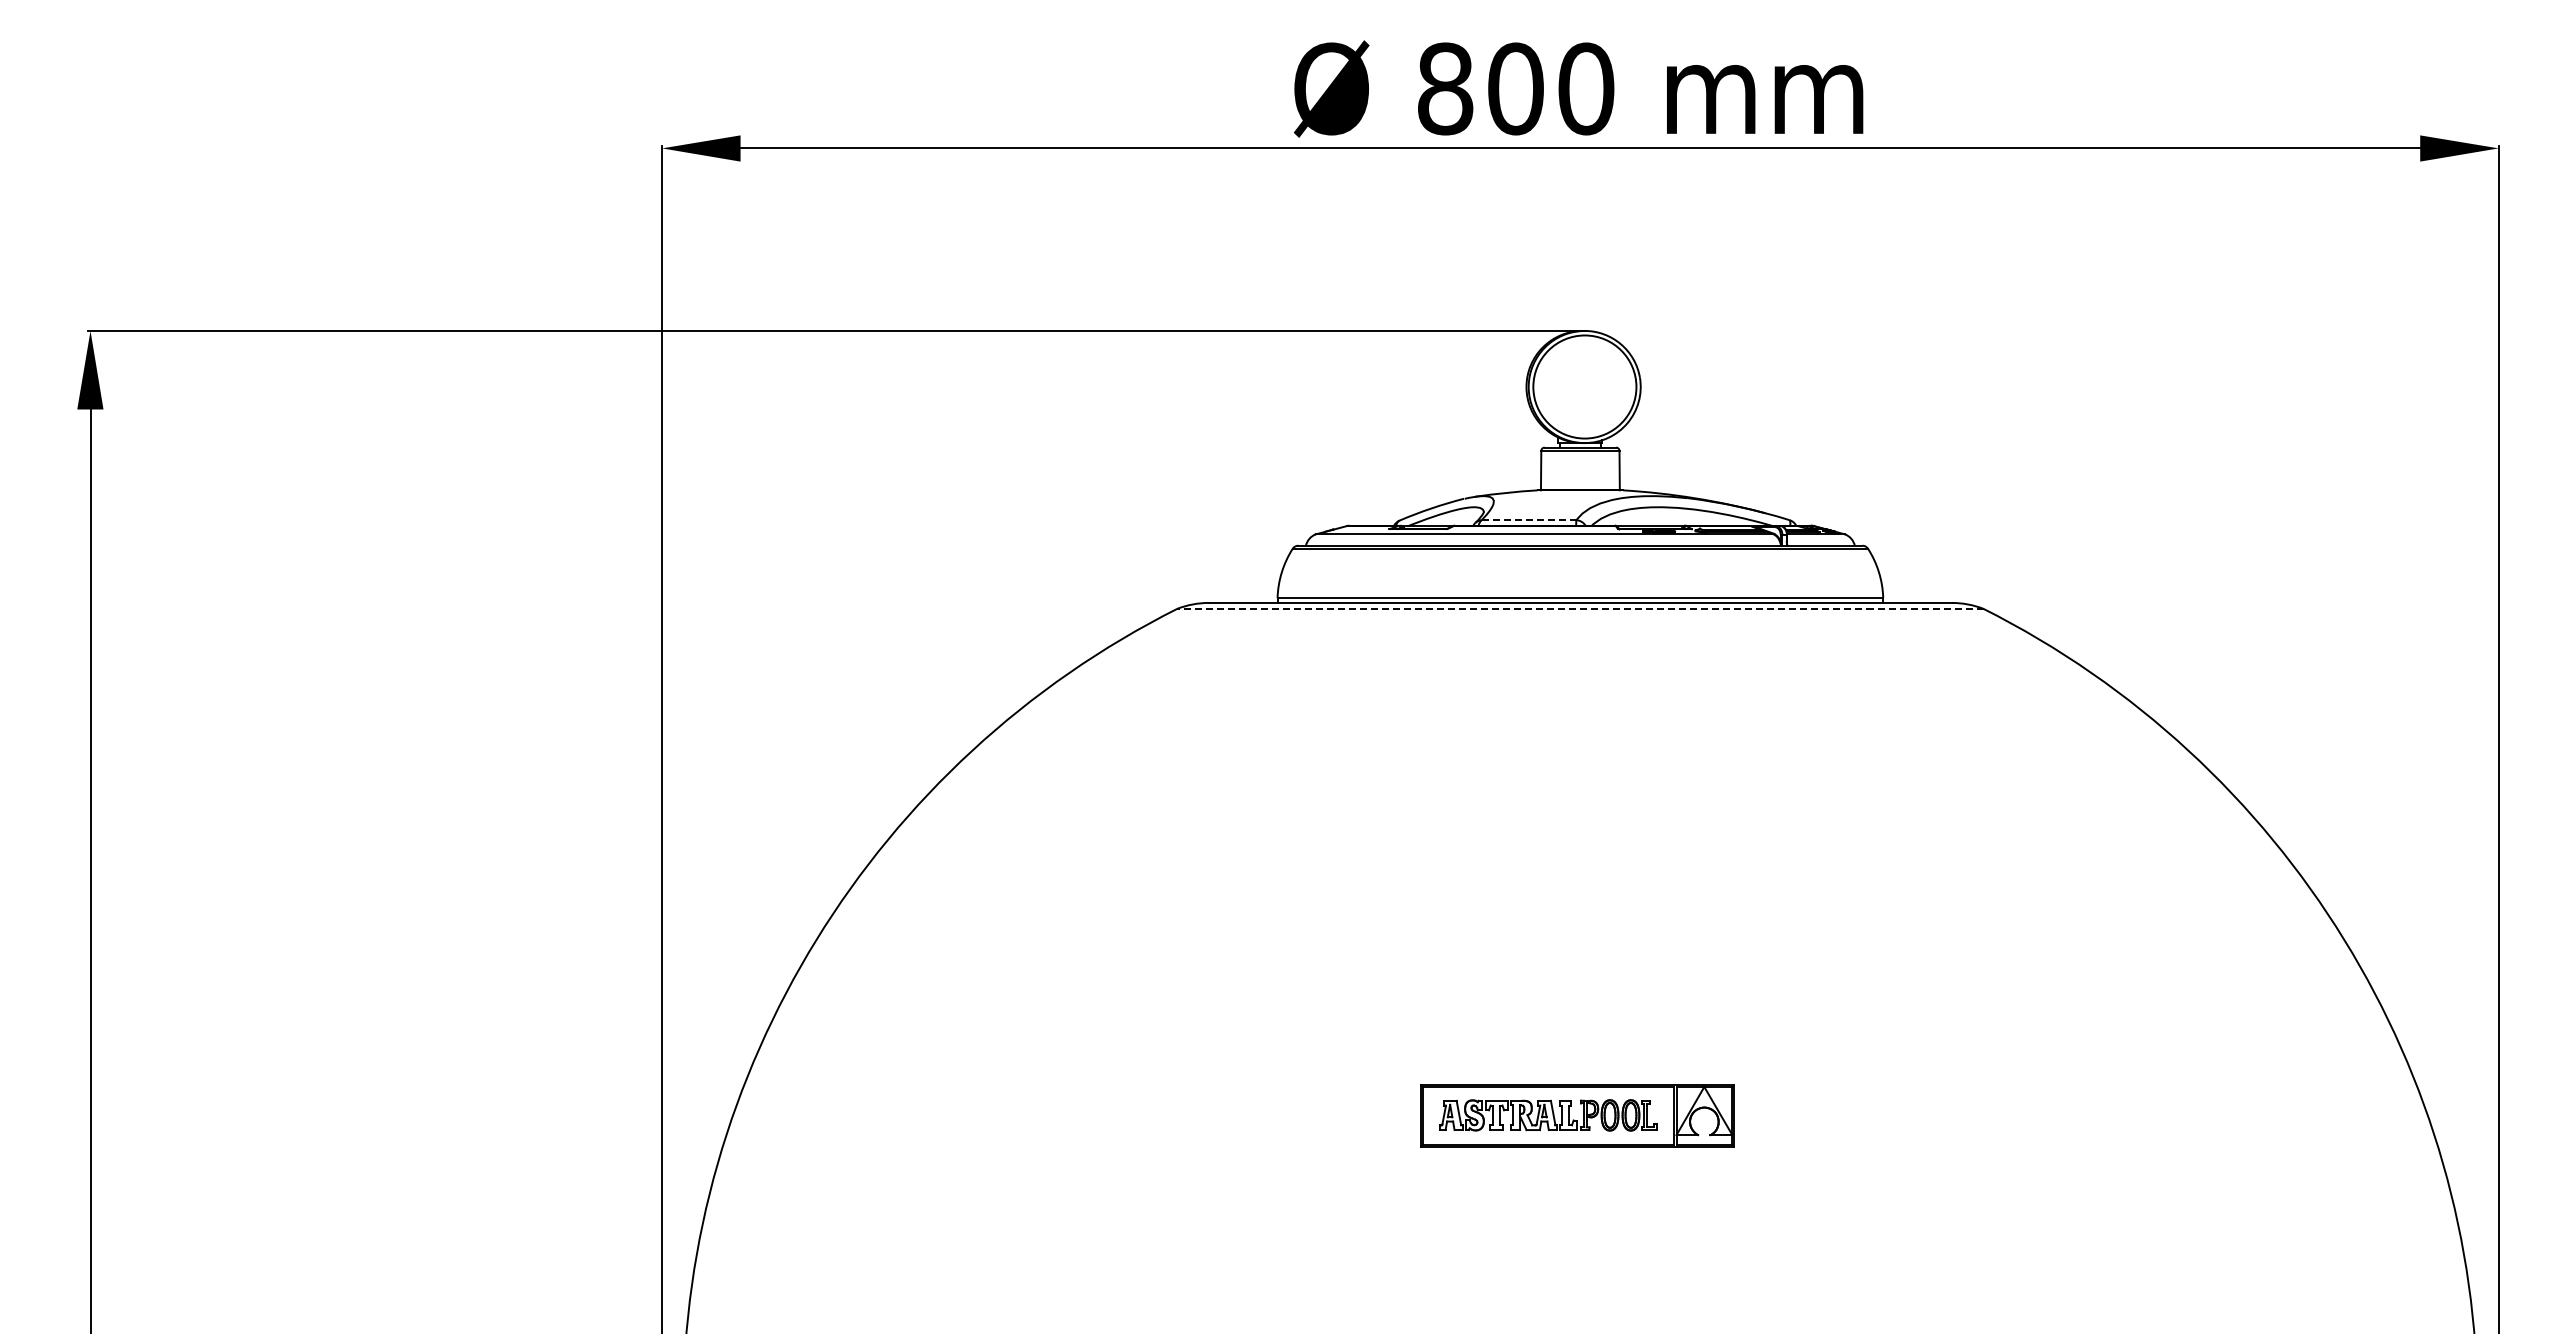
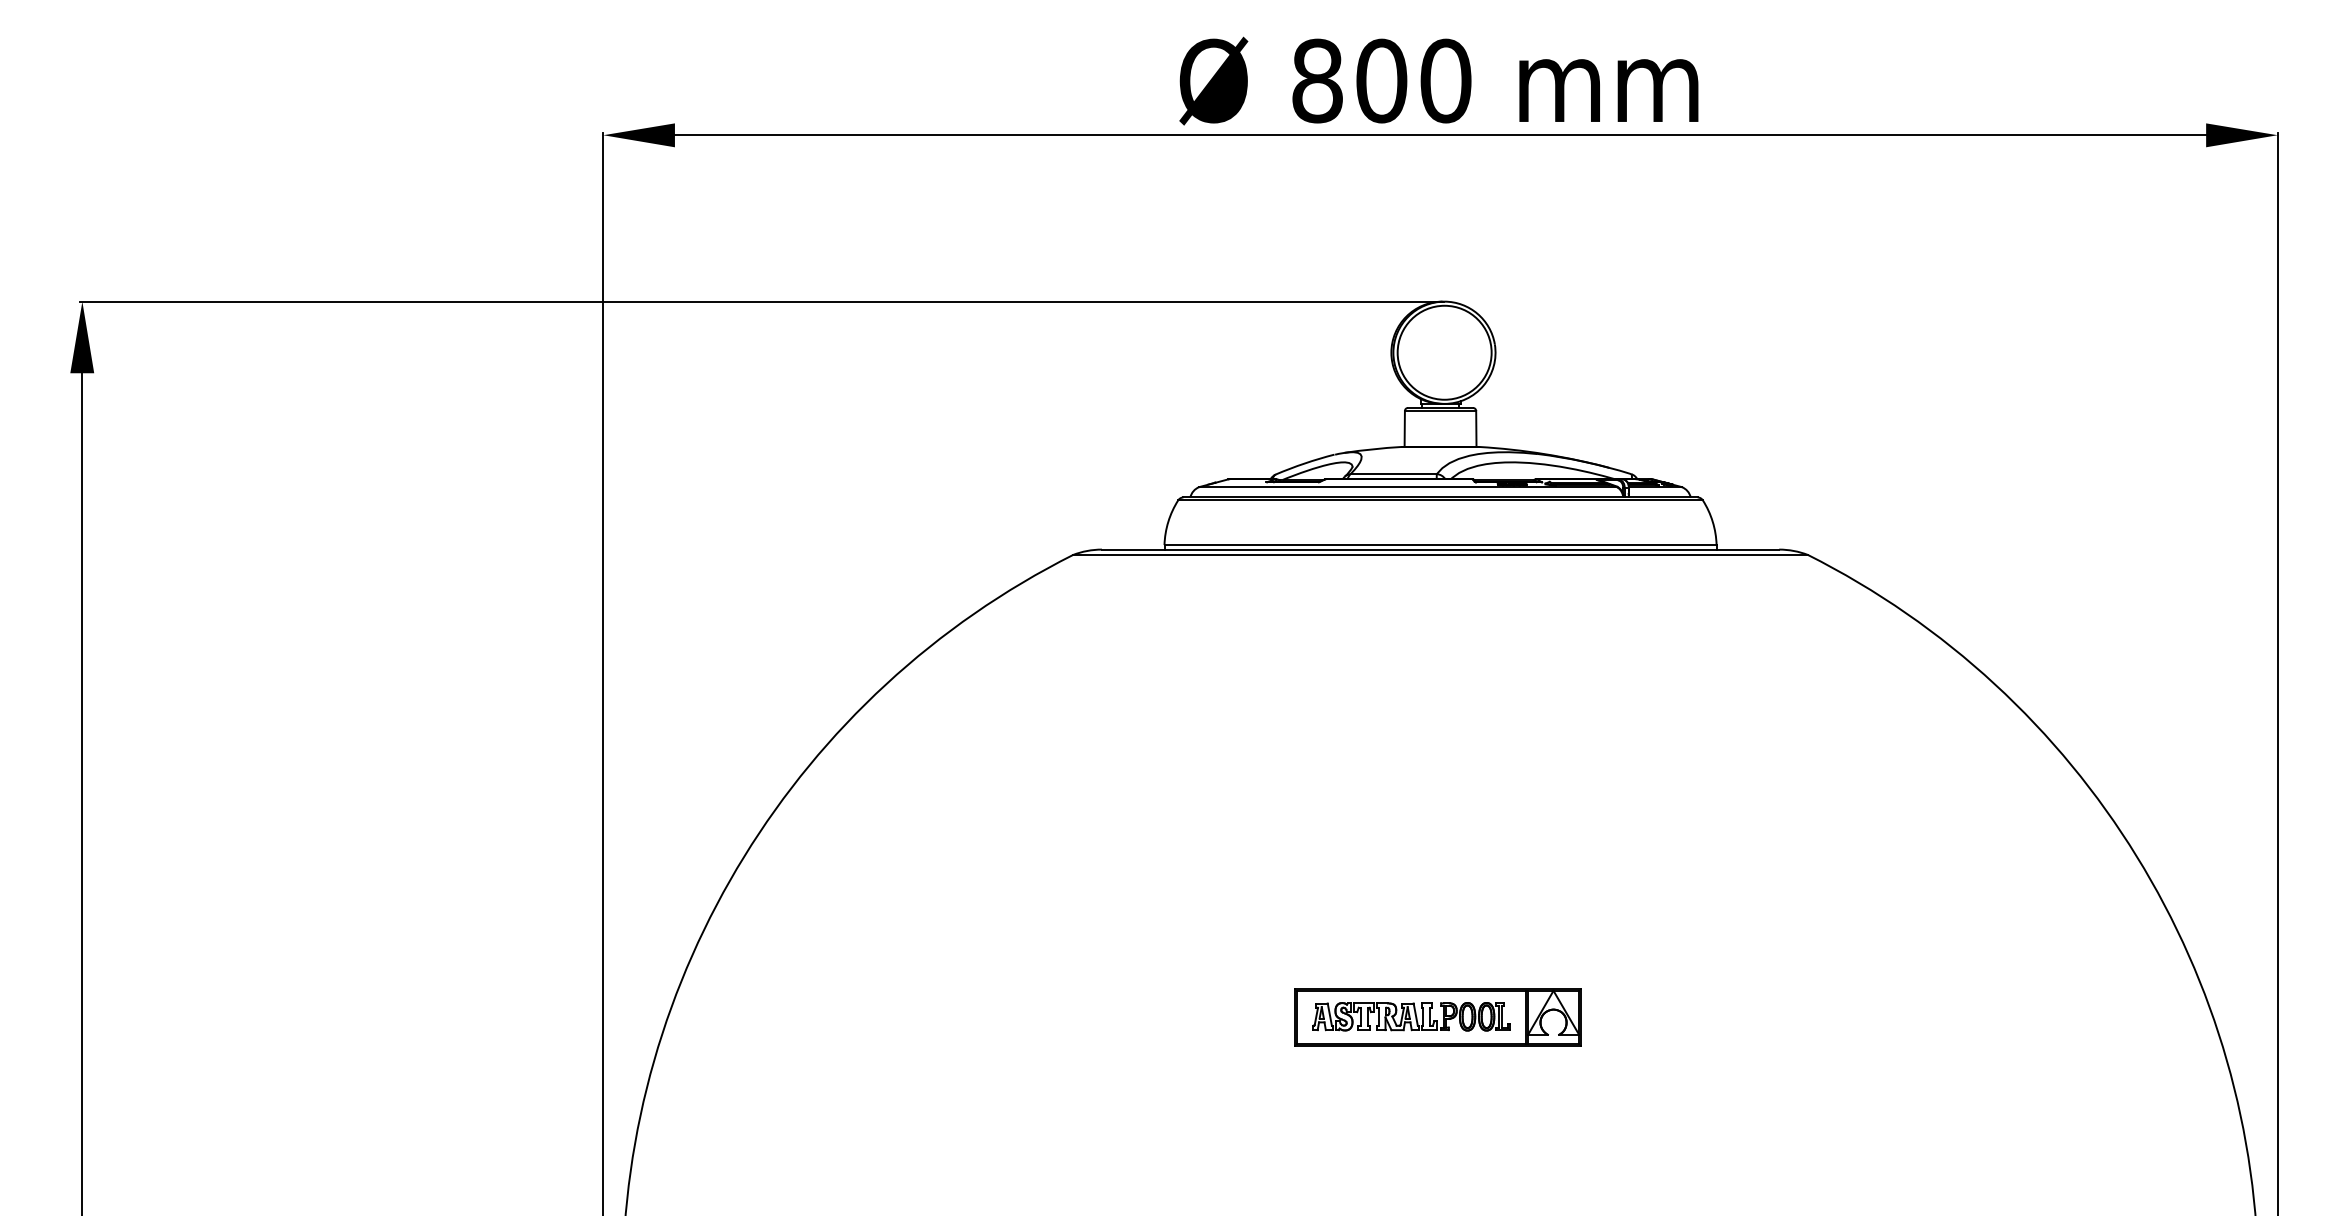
line: (1529, 520) -> (1394, 474), dashed -> solid
line: (1579, 608) -> (1439, 554), dashed -> solid

